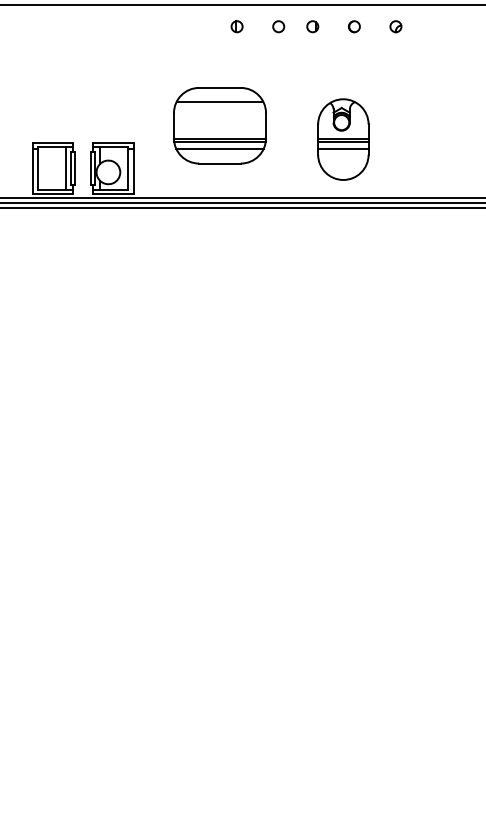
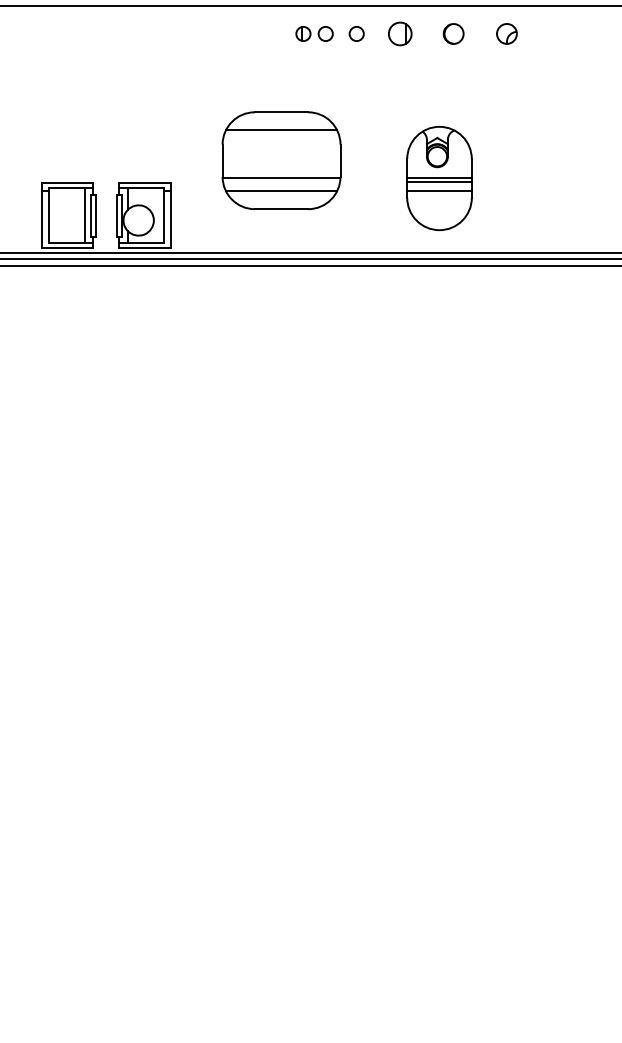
circle: (254, 26) -> (325, 33), added
part: (312, 26) -> (400, 33), size x1.6
circle: (354, 26) -> (453, 33), size x1.4
part: (395, 26) -> (506, 33), size x1.4
line: (219, 141) -> (281, 181), removed

